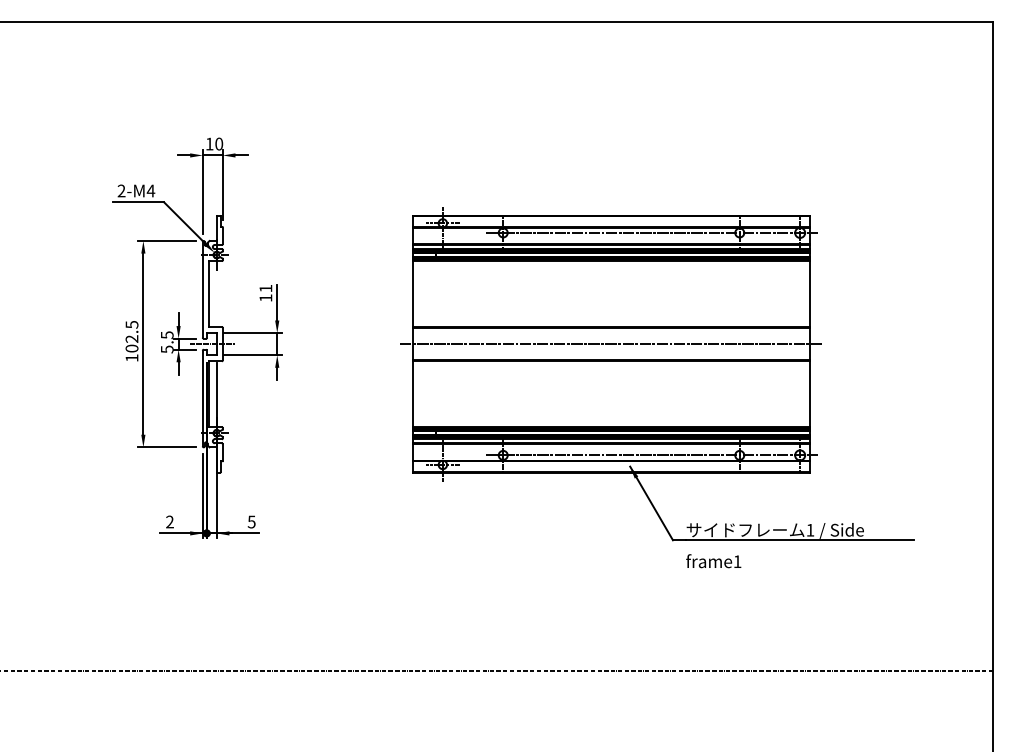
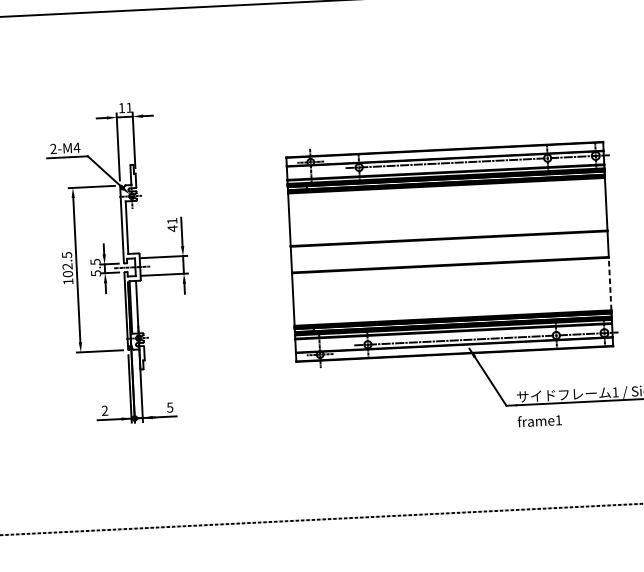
text: (219, 143) -> (129, 107), 10 -> 11
text: (265, 298) -> (172, 228), 11 -> 41
line: (611, 344) -> (449, 252), removed
line: (810, 394) -> (610, 284), solid -> dashed

